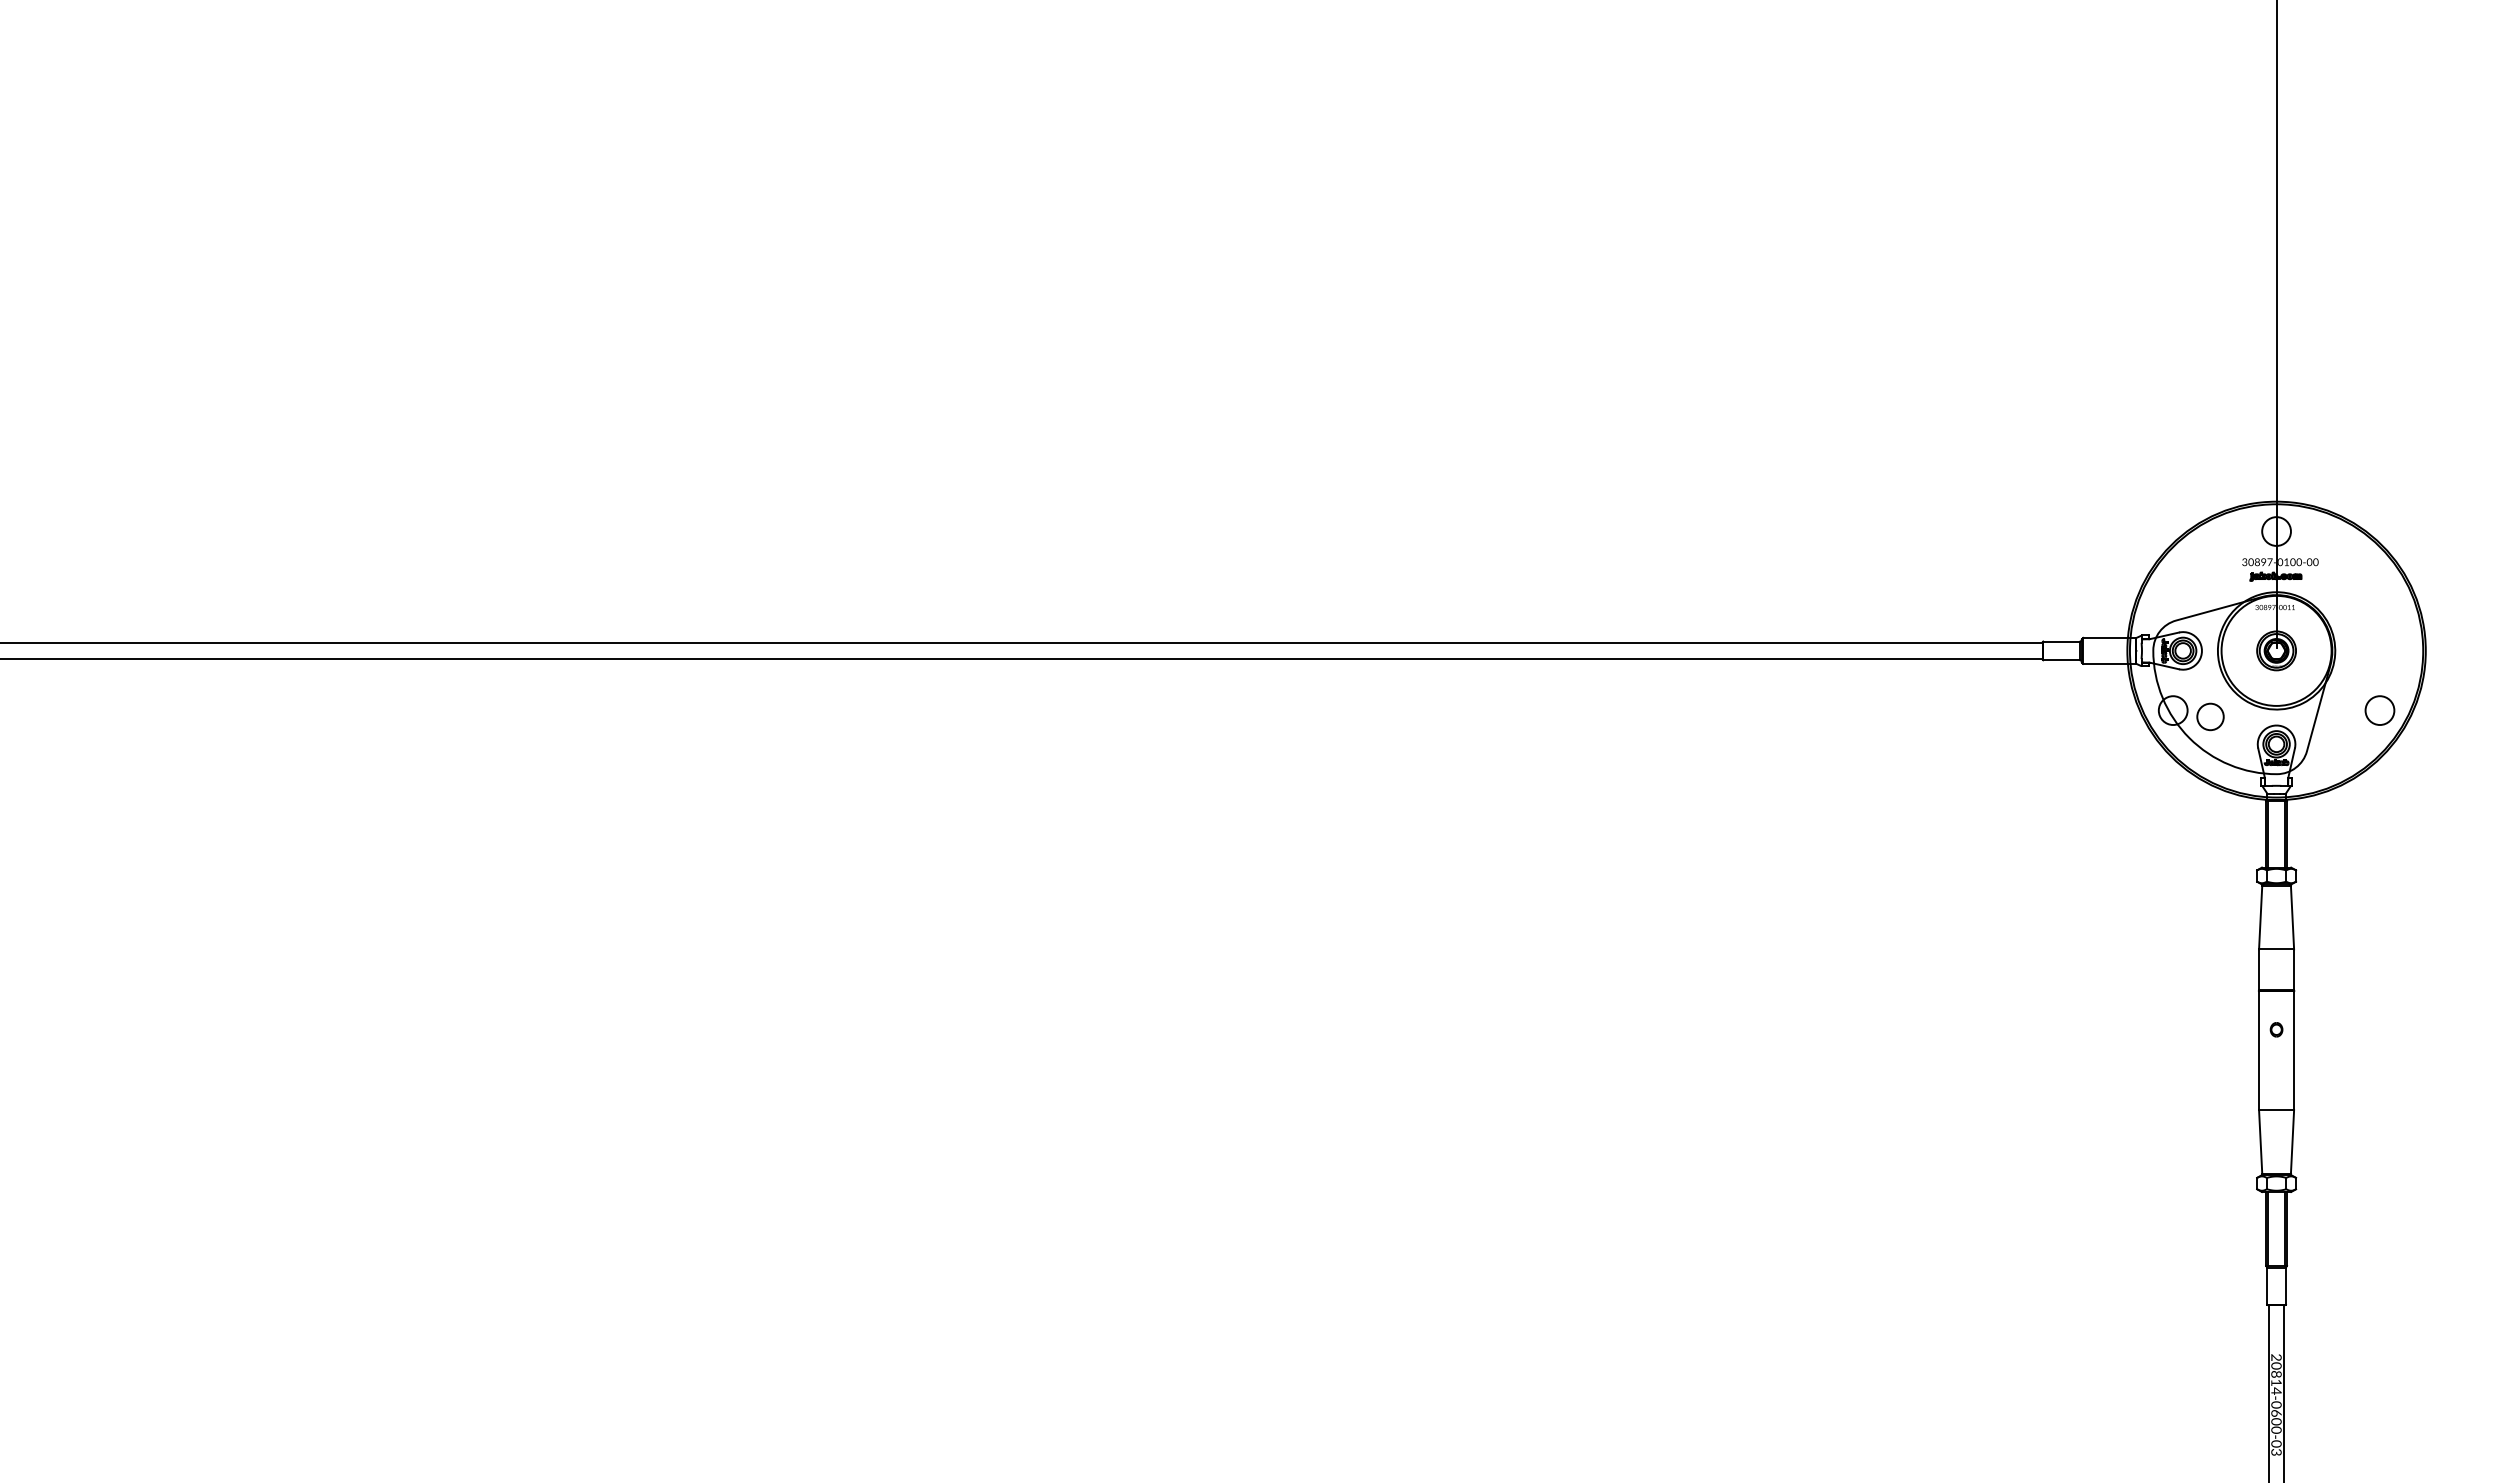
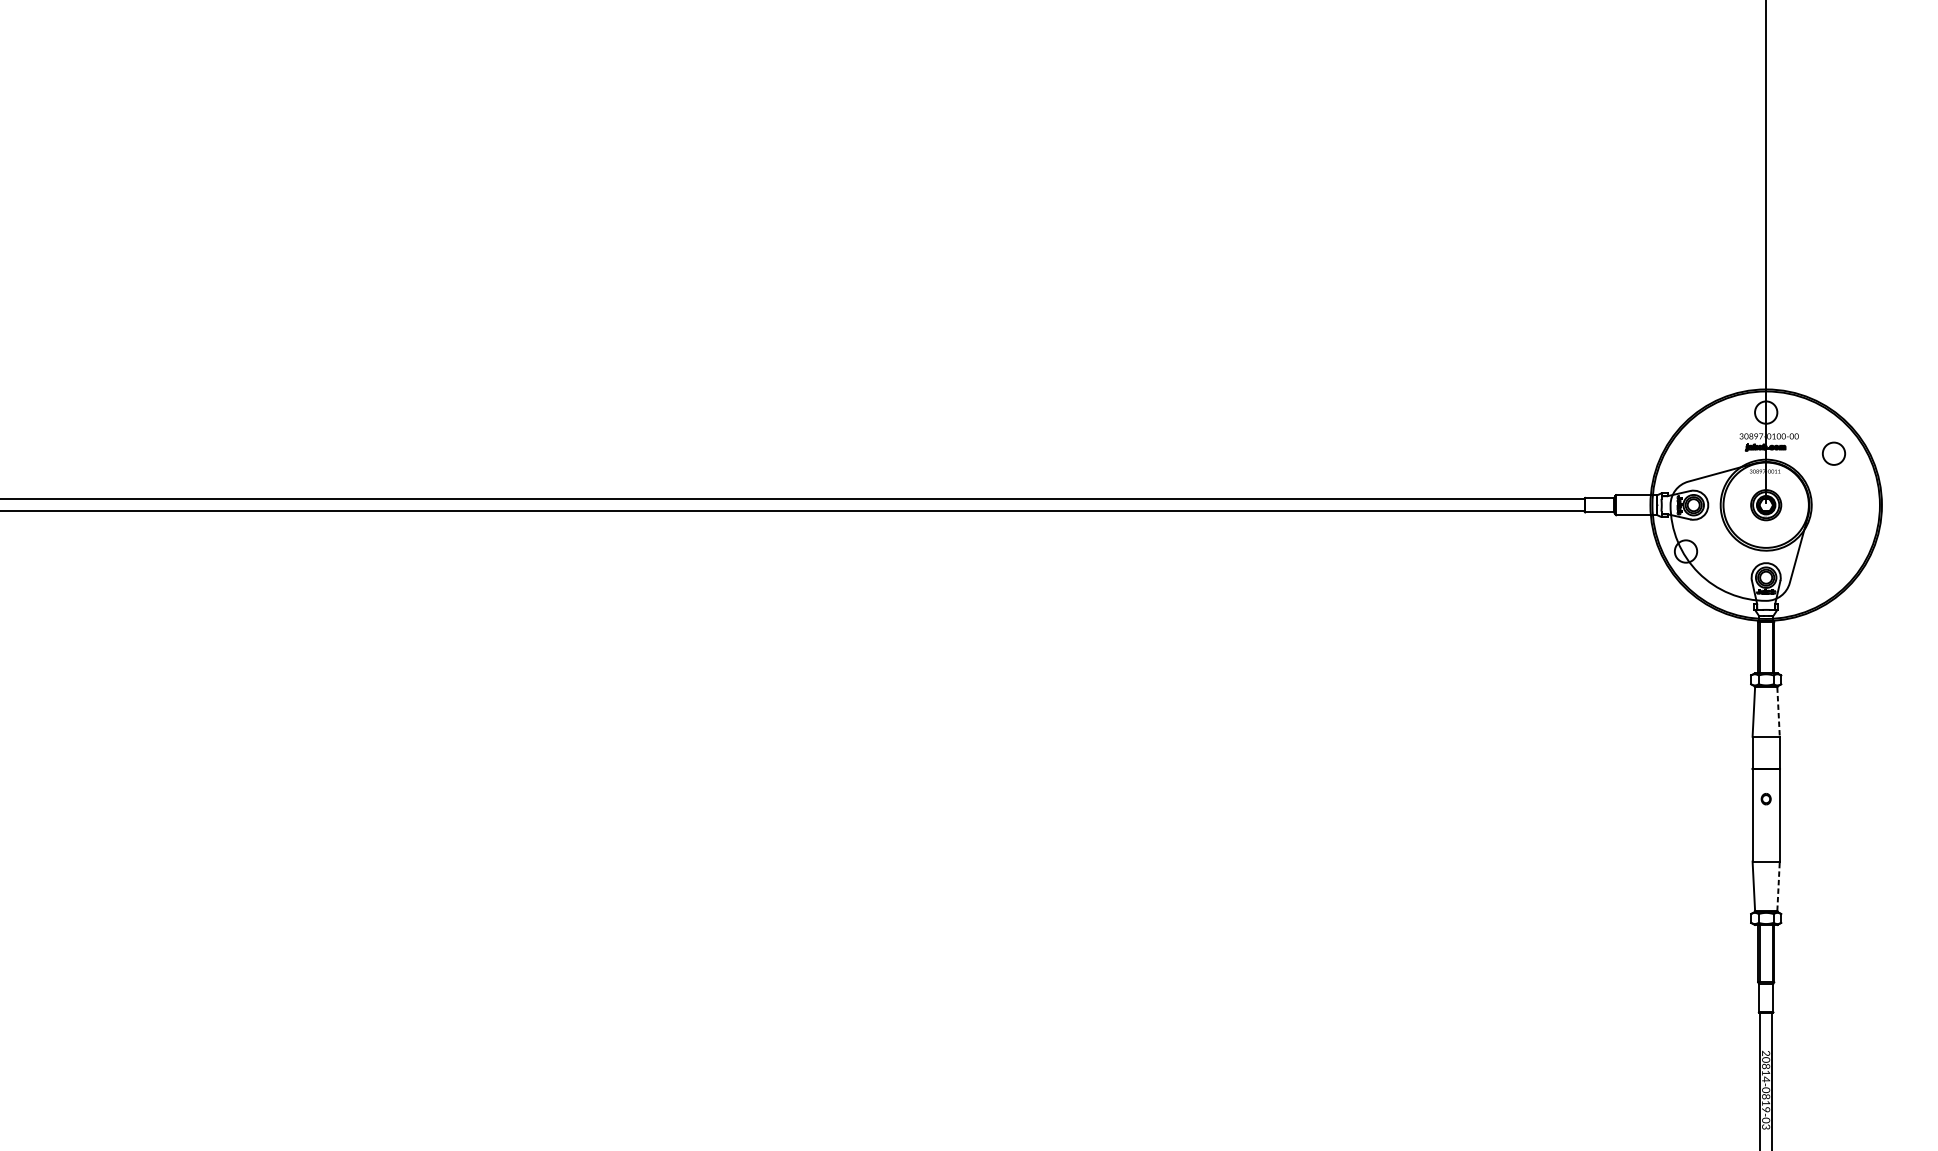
circle: (2379, 710) -> (1833, 453), moved
circle: (2210, 716) -> (1714, 556), removed
line: (2292, 917) -> (1778, 712), solid -> dashed
line: (2292, 1142) -> (1778, 886), solid -> dashed
text: (2276, 1421) -> (1766, 1103), 20814-0600-03 -> 20814-0819-03

